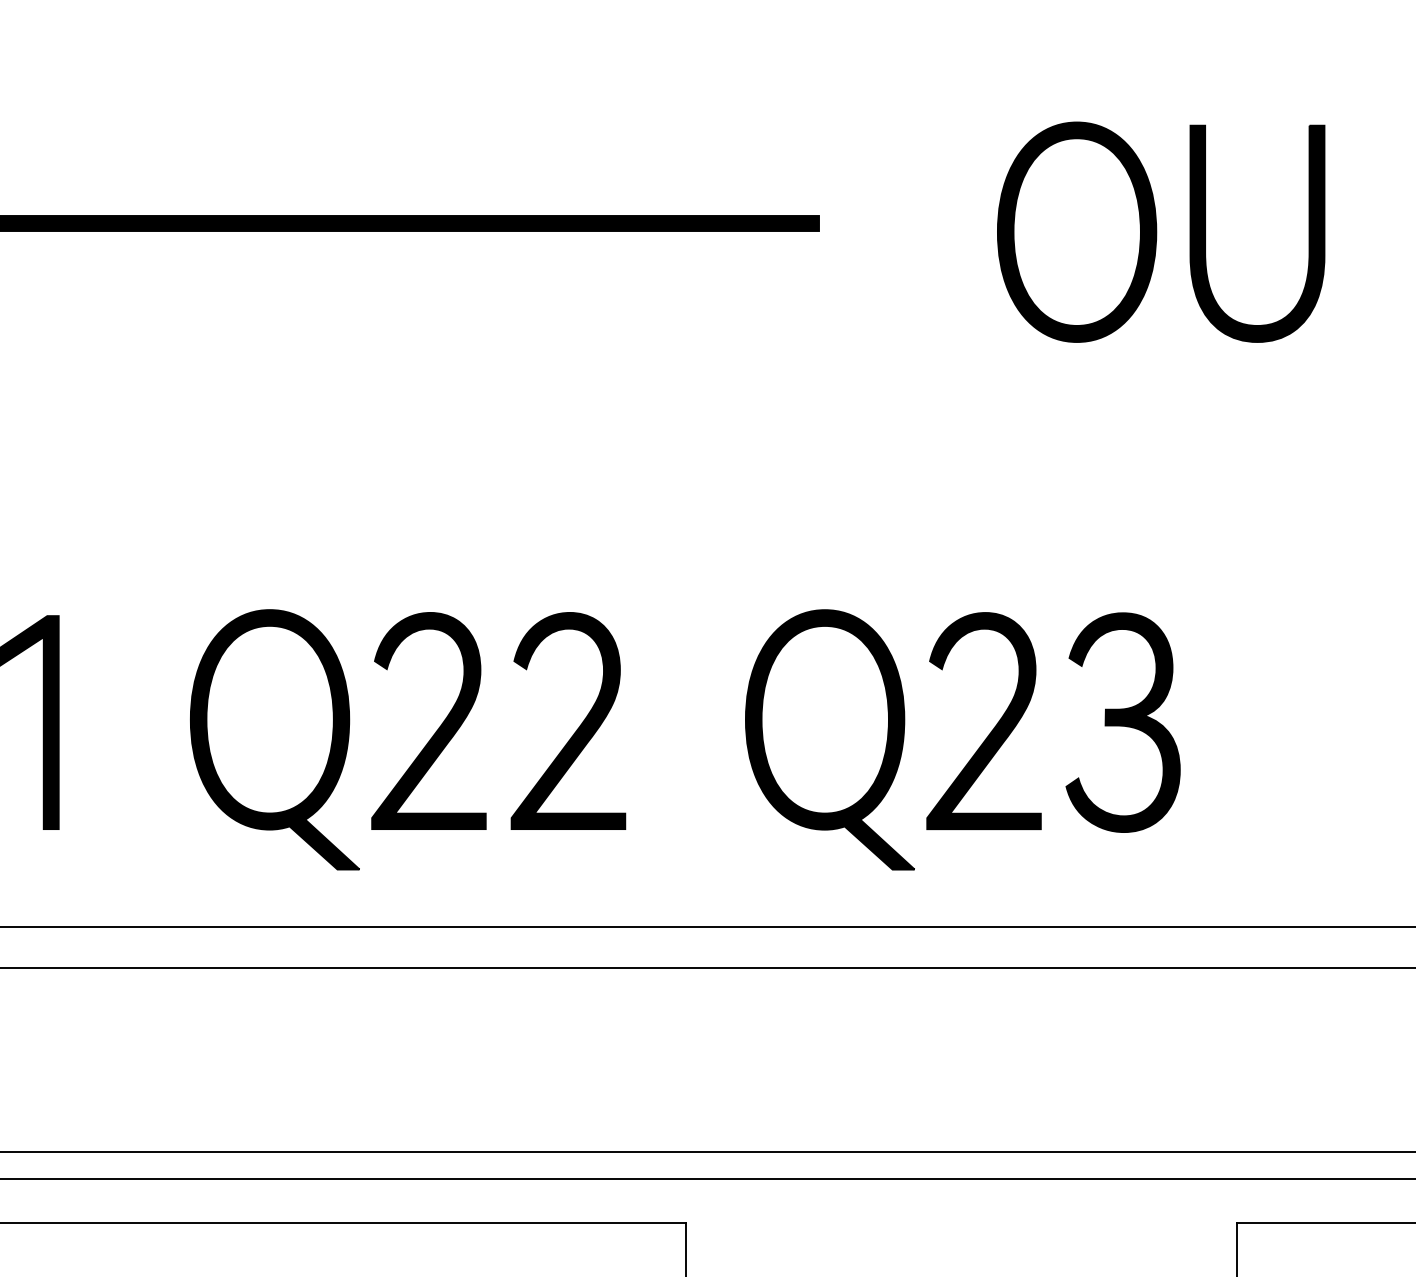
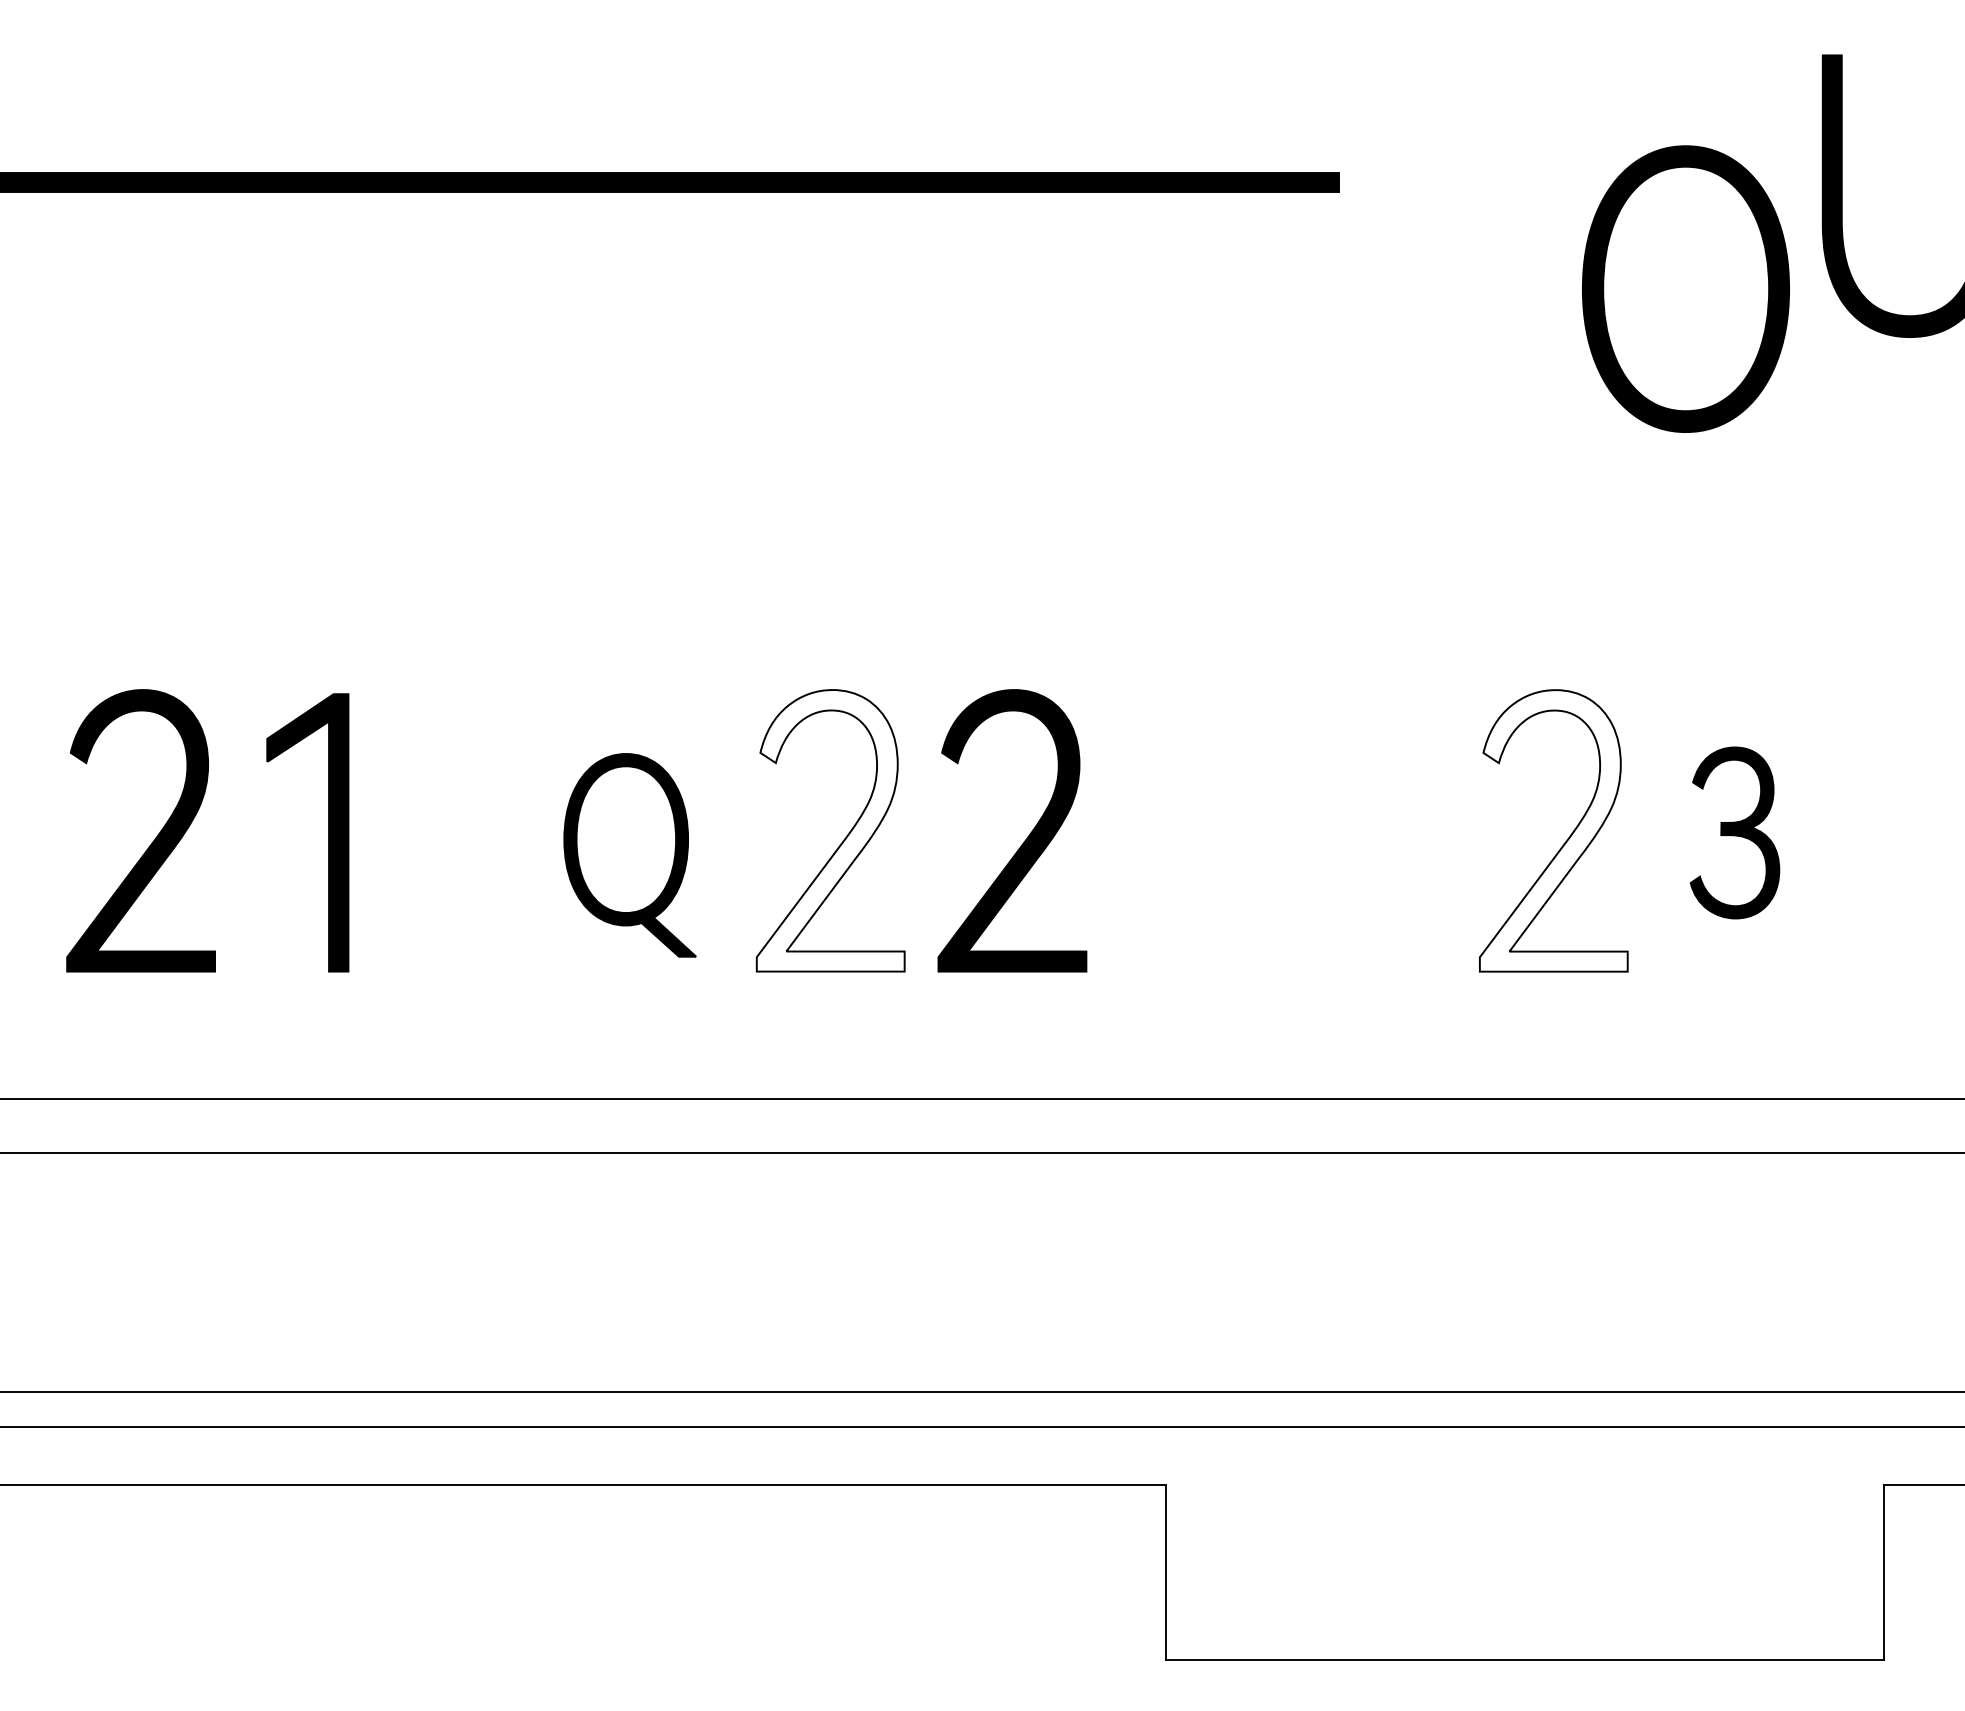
part: (1076, 231) -> (1685, 288), moved
fill: (428, 720) -> (830, 830), removed
fill: (983, 720) -> (1553, 830), removed
part: (1122, 722) -> (1734, 832), size x0.6
part: (274, 739) -> (629, 855), size x0.6
part: (829, 739) -> (1352, 855), removed

